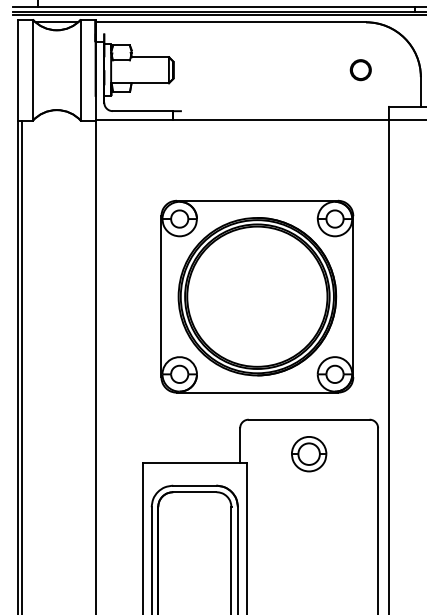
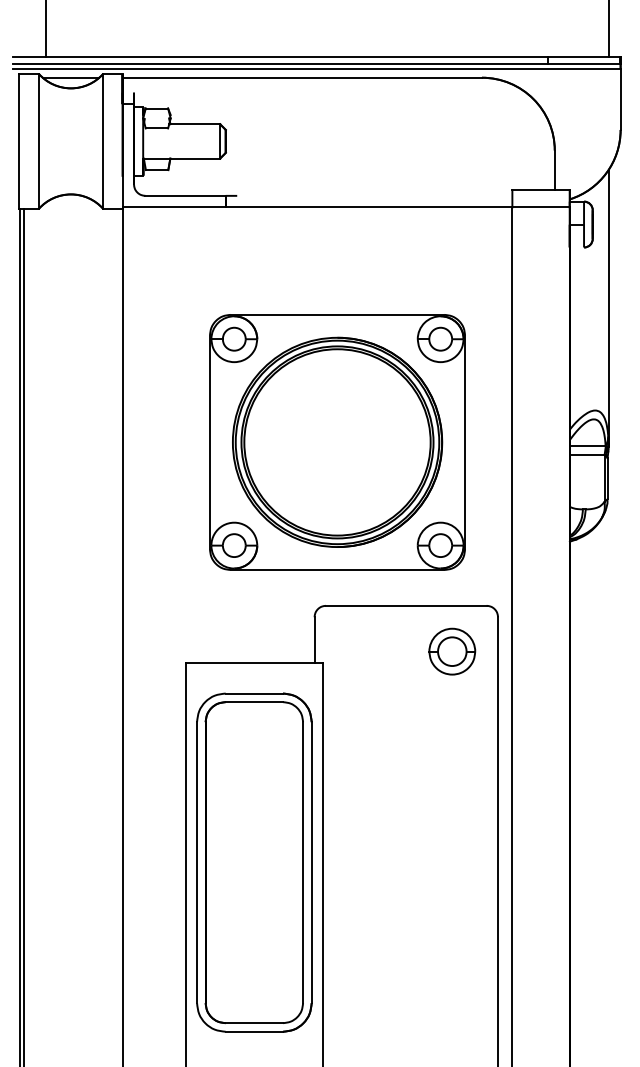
part: (360, 70) -> (474, 141), removed
part: (309, 454) -> (452, 651), moved

